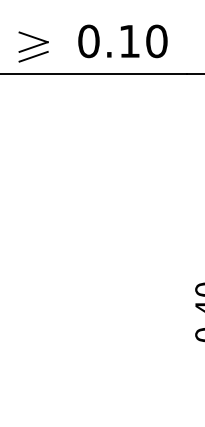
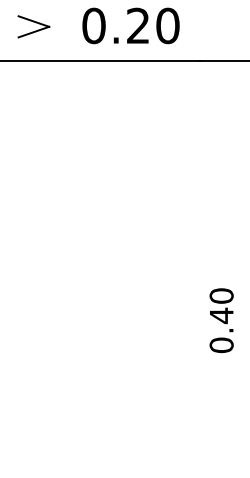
text: (128, 40) -> (137, 25), 0.10 -> 0.20
line: (33, 56) -> (33, 42), removed

